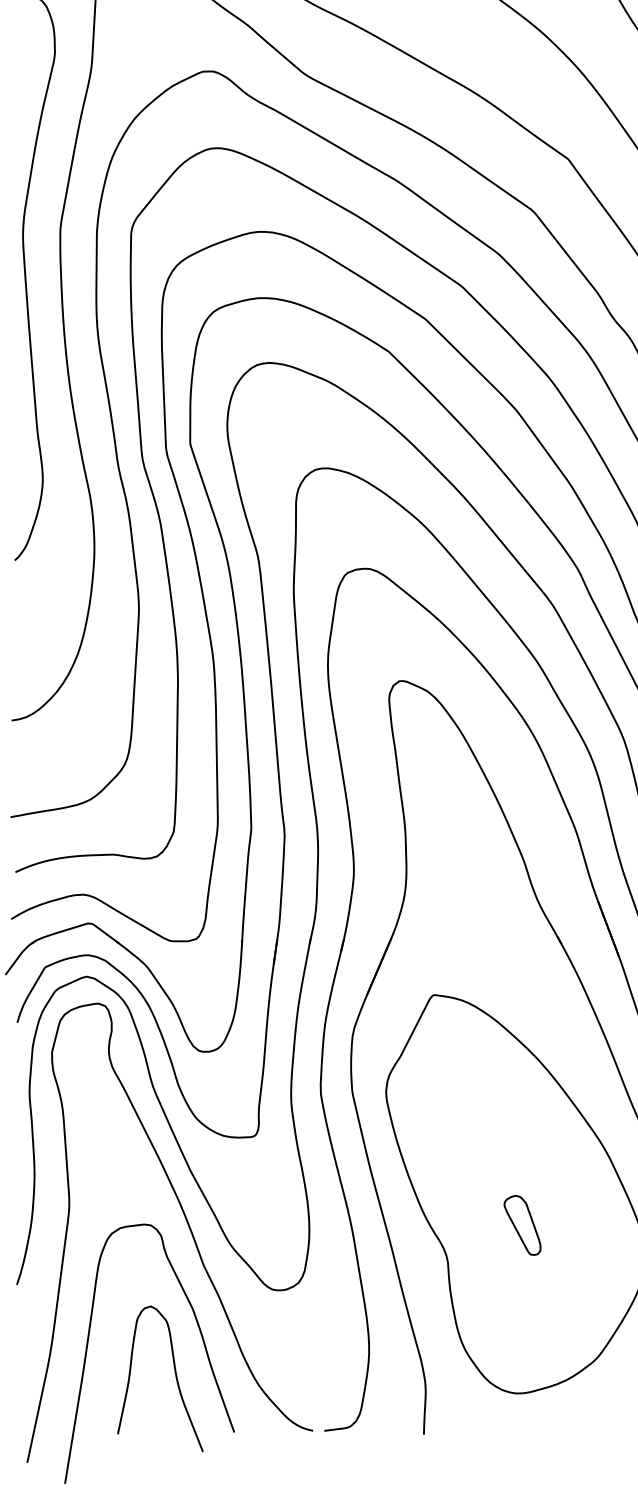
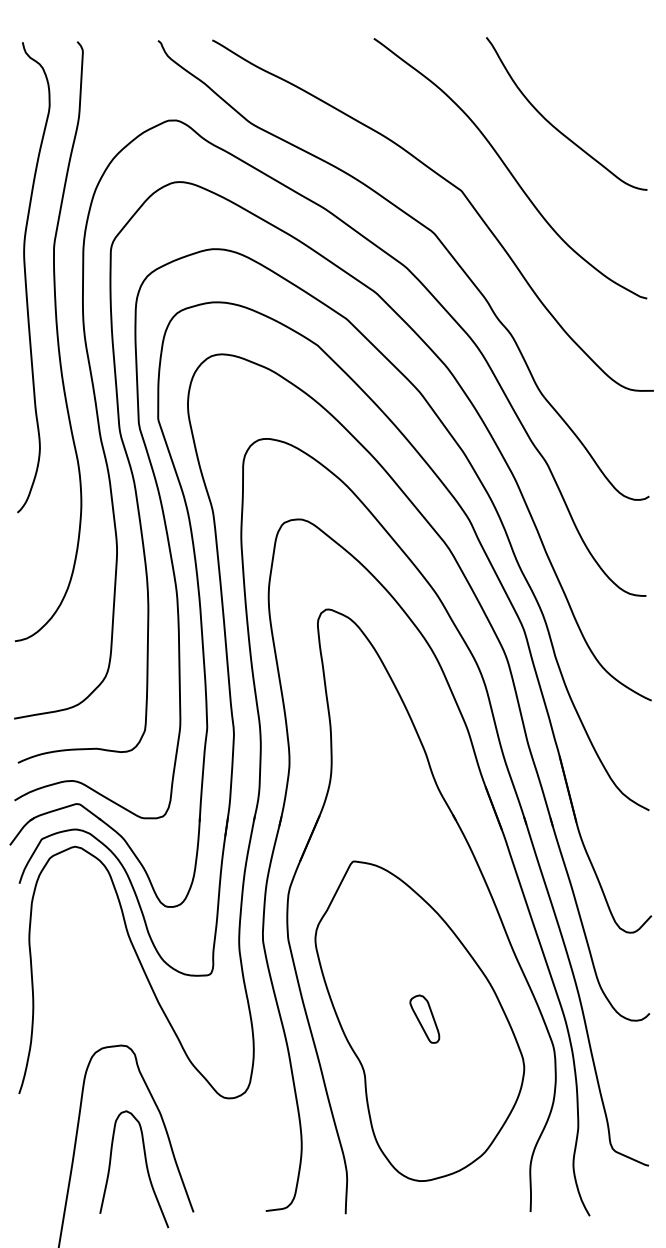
curve: (186, 1224) -> (155, 1045), removed
part: (522, 1224) -> (424, 1018), moved

